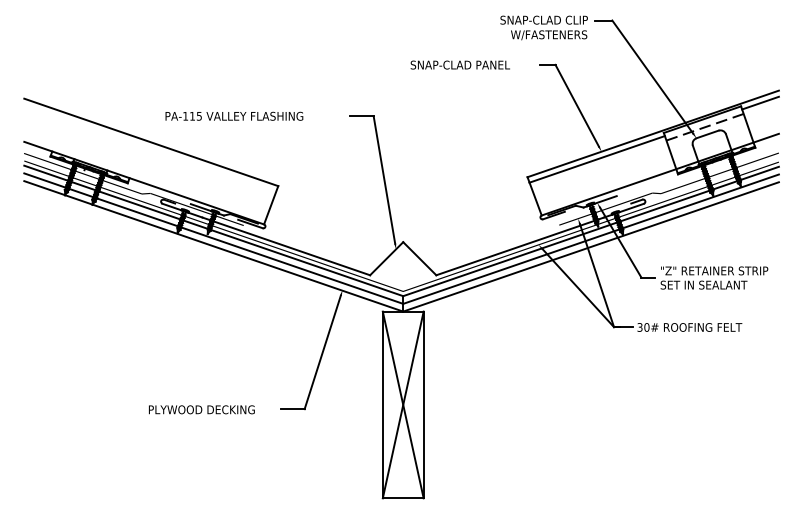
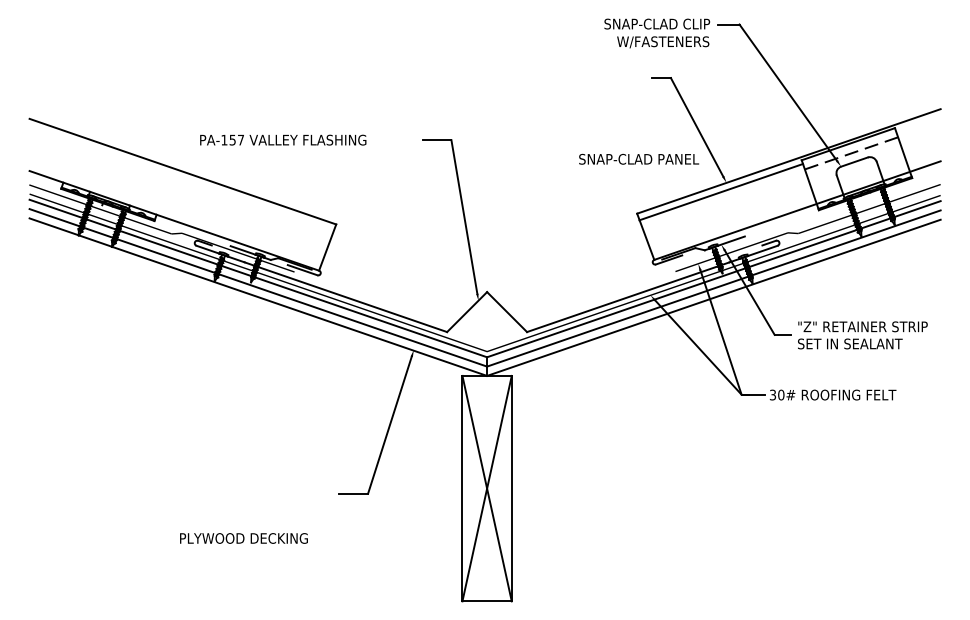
text: (459, 64) -> (638, 158), moved
line: (760, 102) -> (918, 123), removed
text: (195, 115) -> (236, 139), PA-115 -> PA-157
text: (201, 409) -> (243, 538), moved

